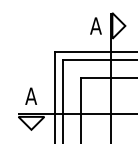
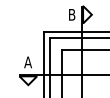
text: (95, 25) -> (71, 14), A -> B

